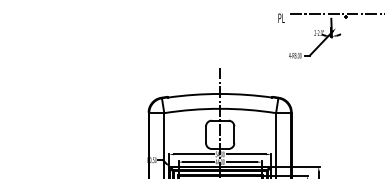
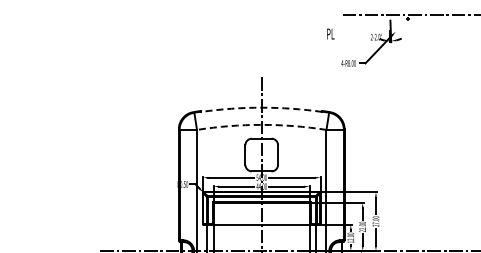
text: (281, 17) -> (330, 33), moved
arc: (219, 93) -> (261, 107), solid -> dashed
arc: (219, 108) -> (261, 124), solid -> dashed

